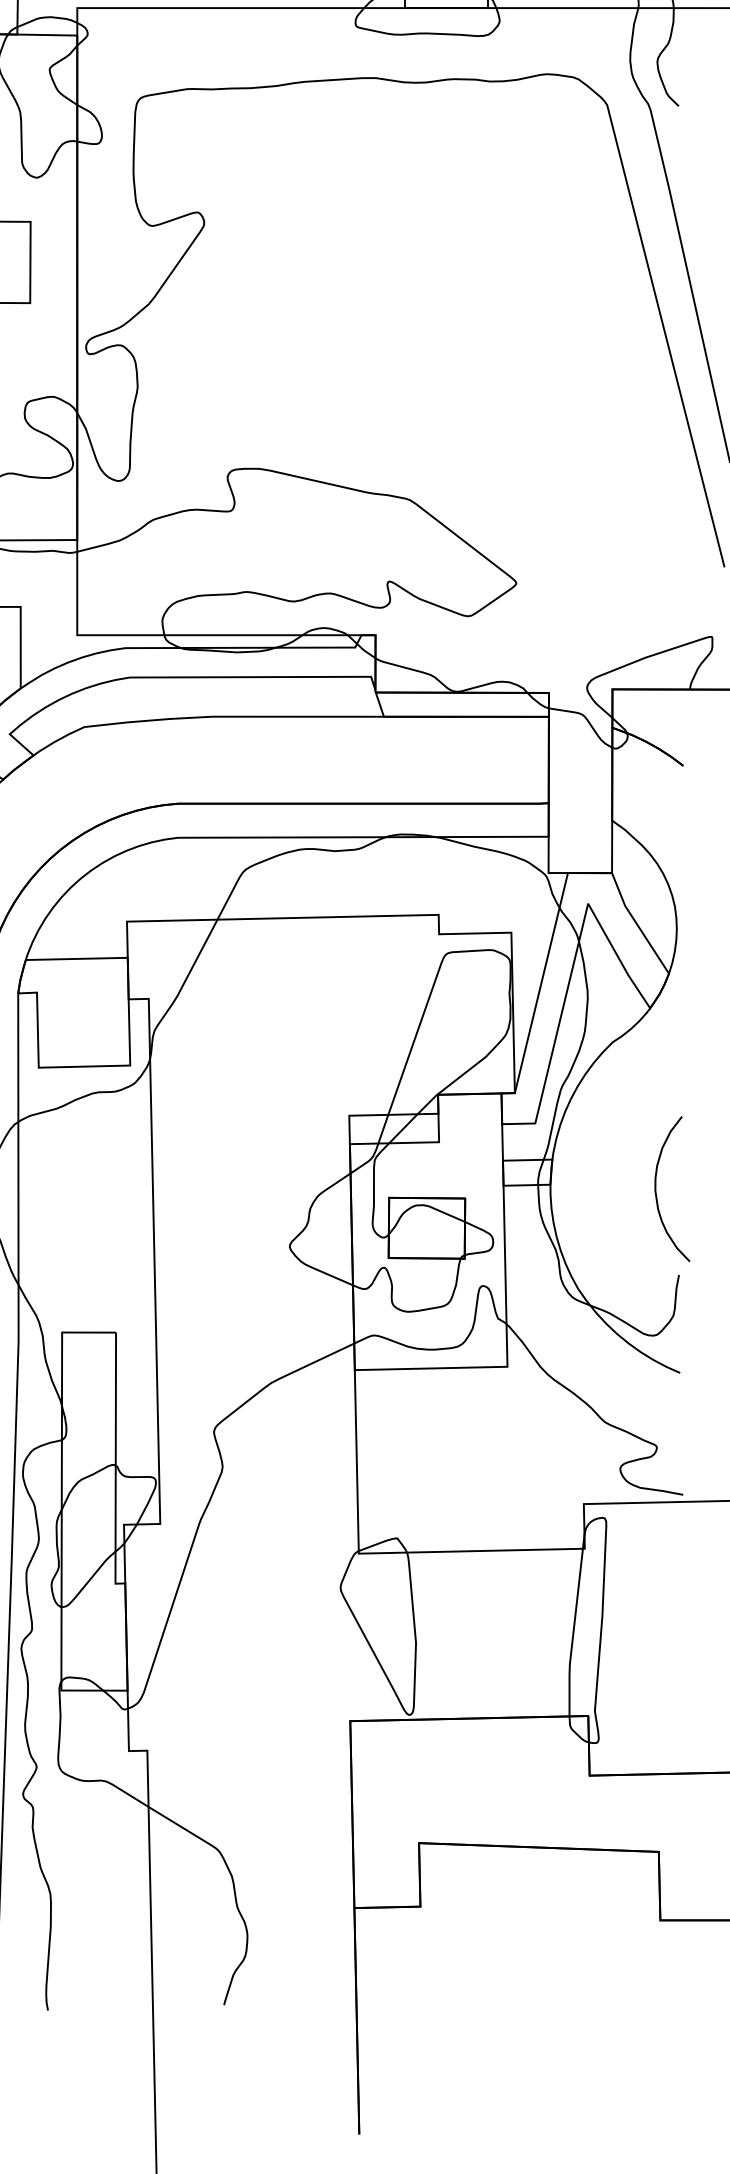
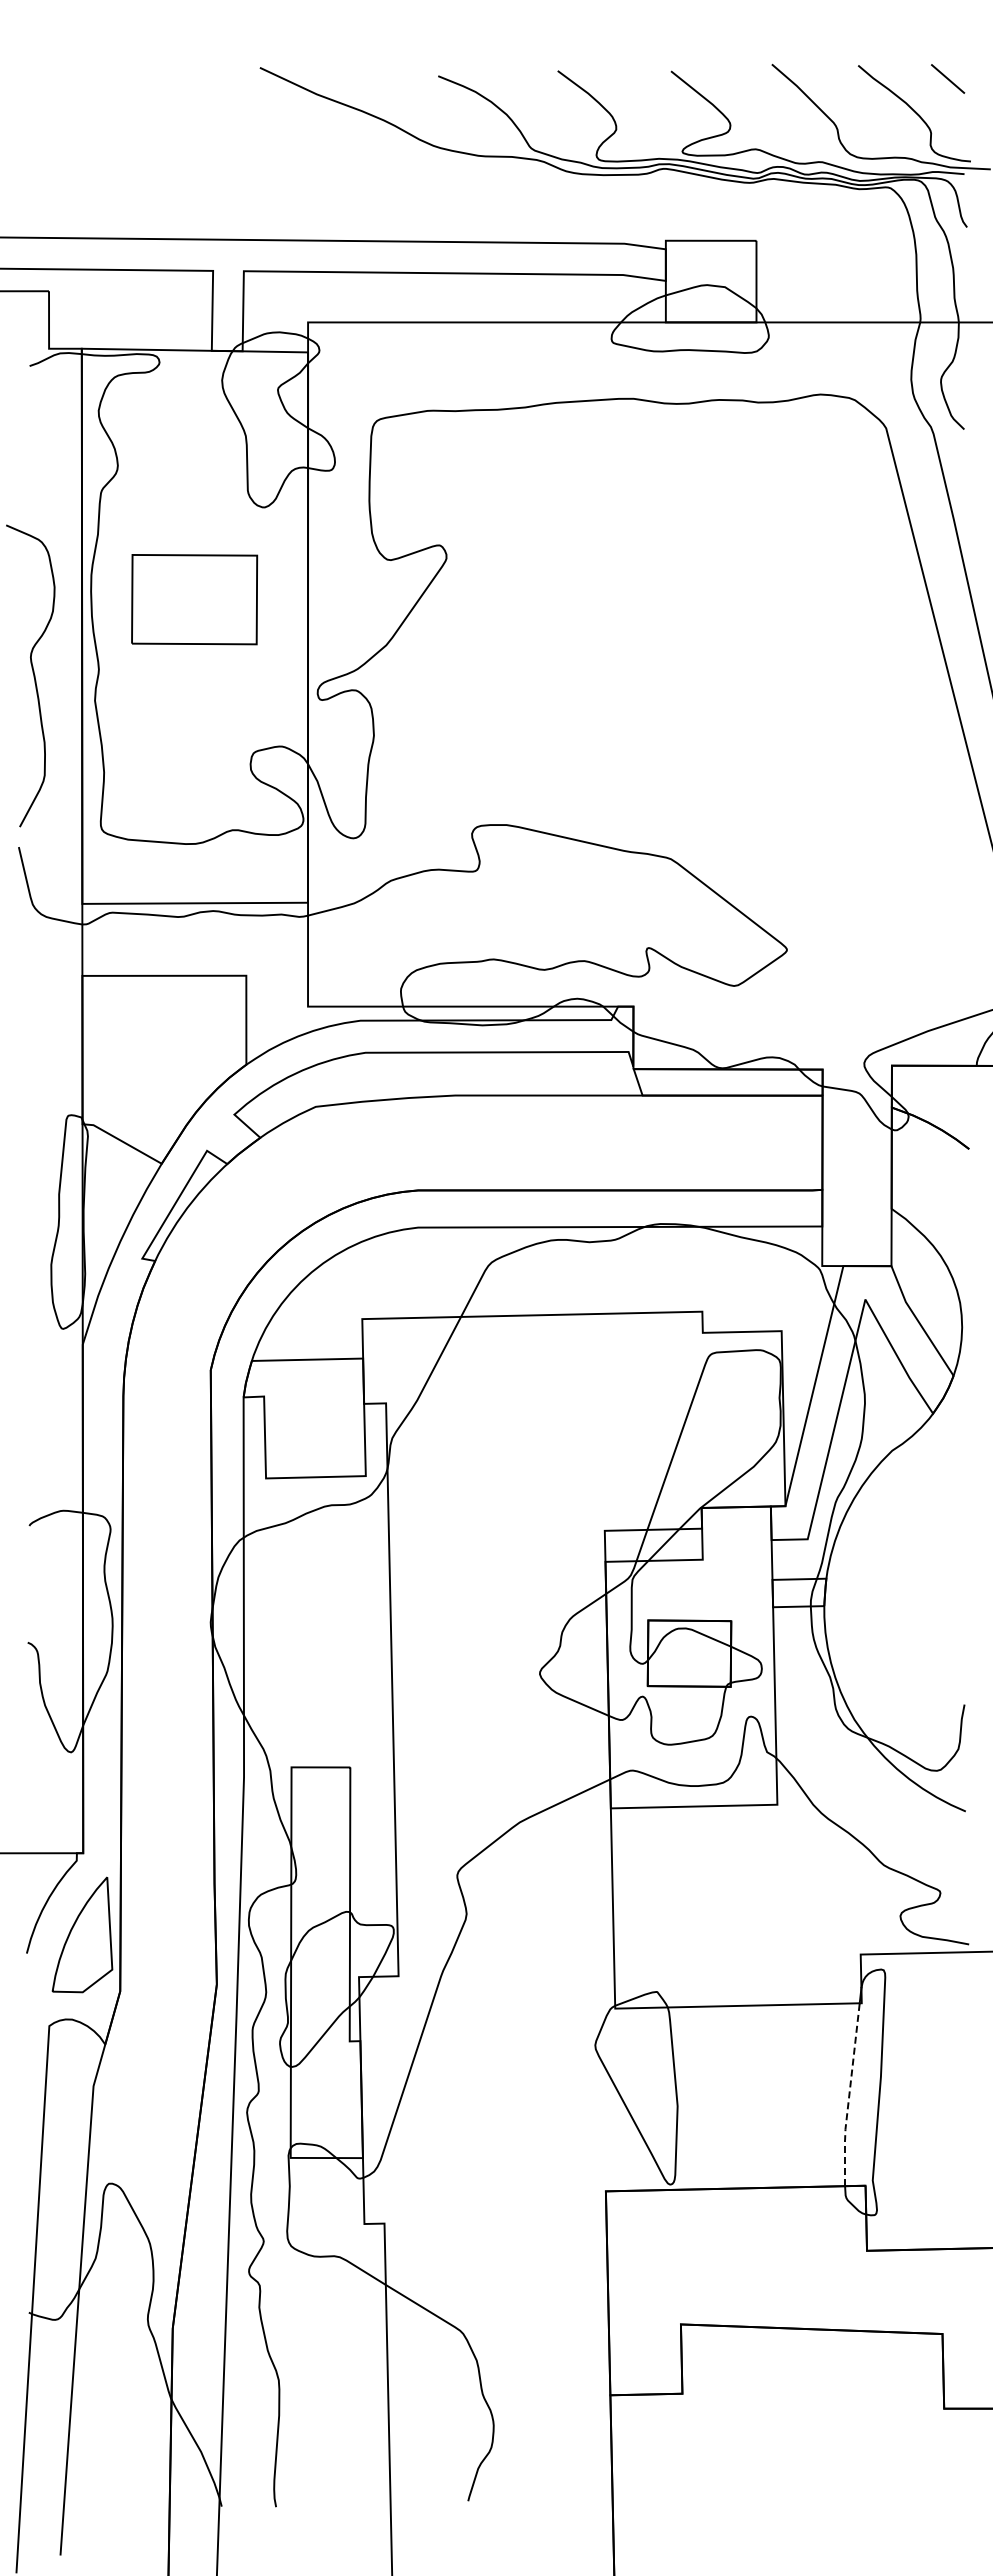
curve: (656, 1193) -> (940, 1615), removed
line: (573, 1633) -> (849, 2095), solid -> dashed

